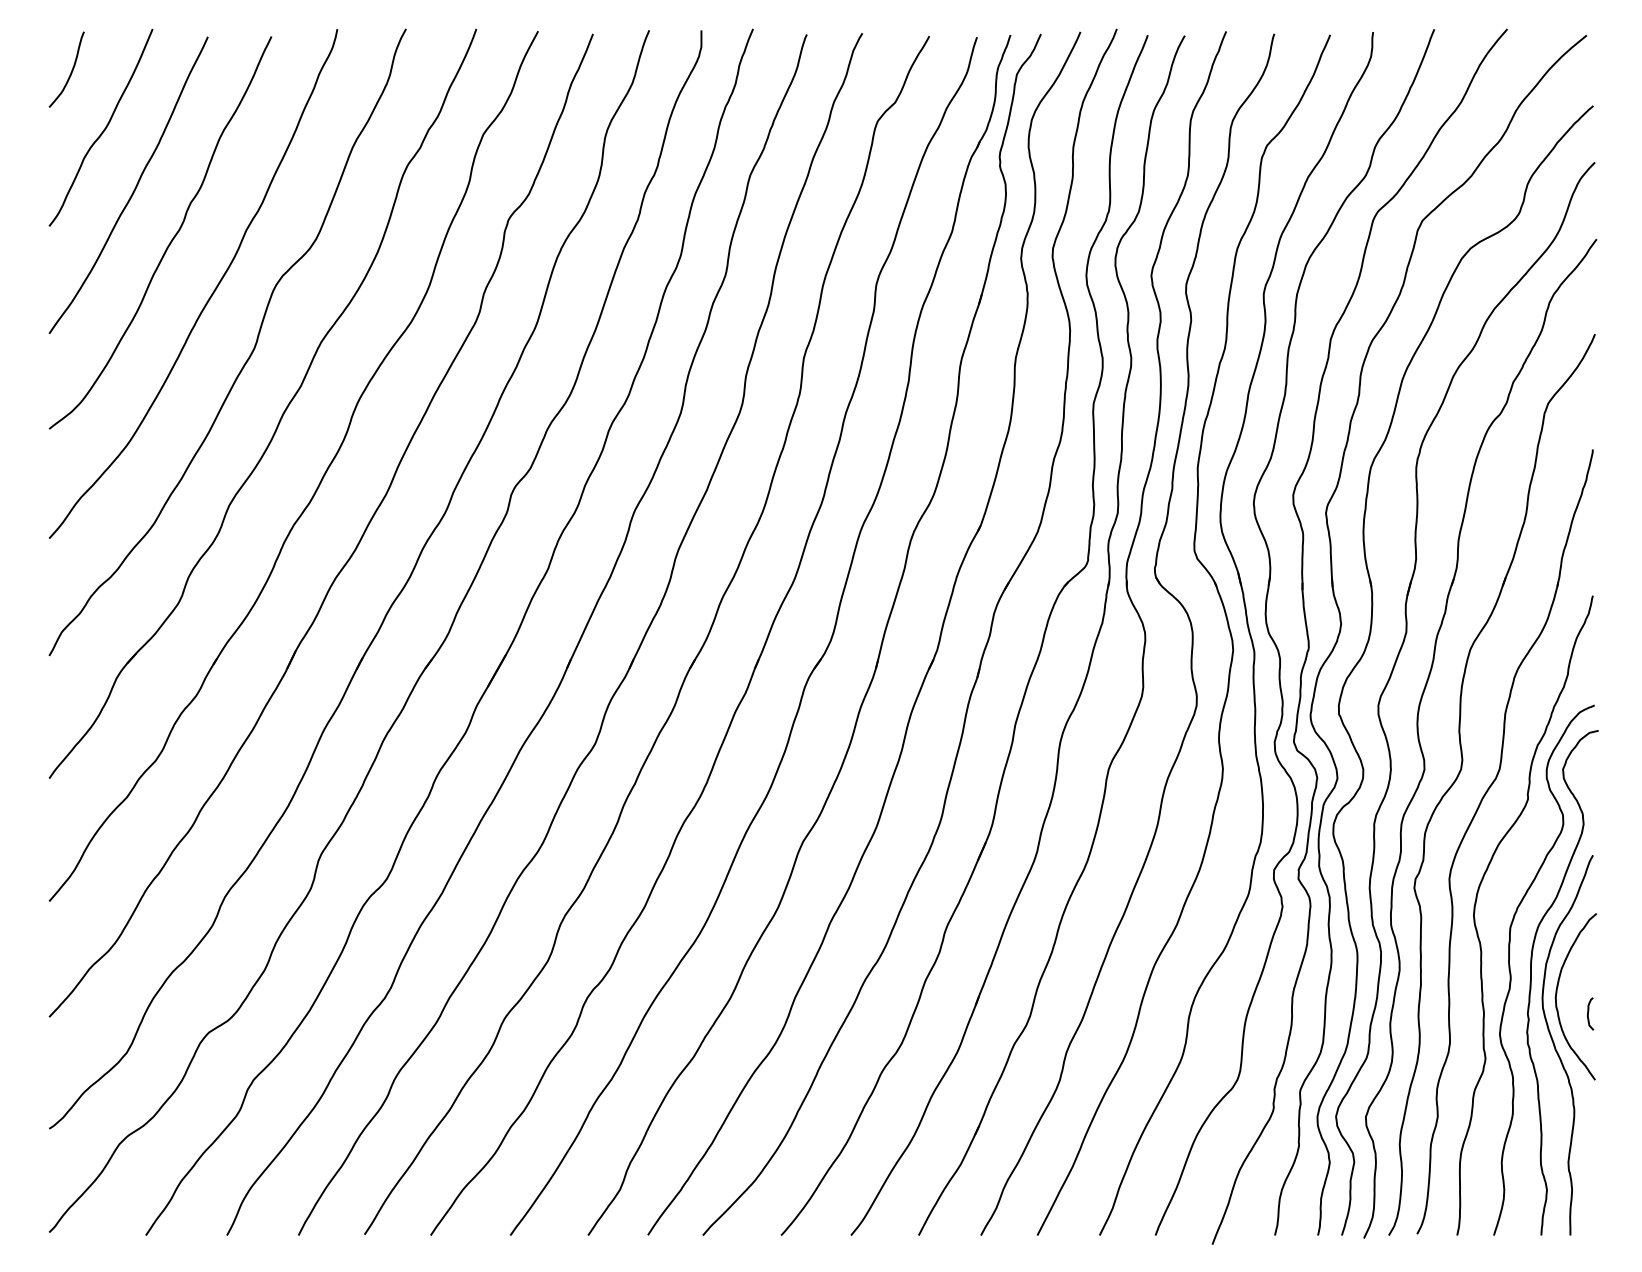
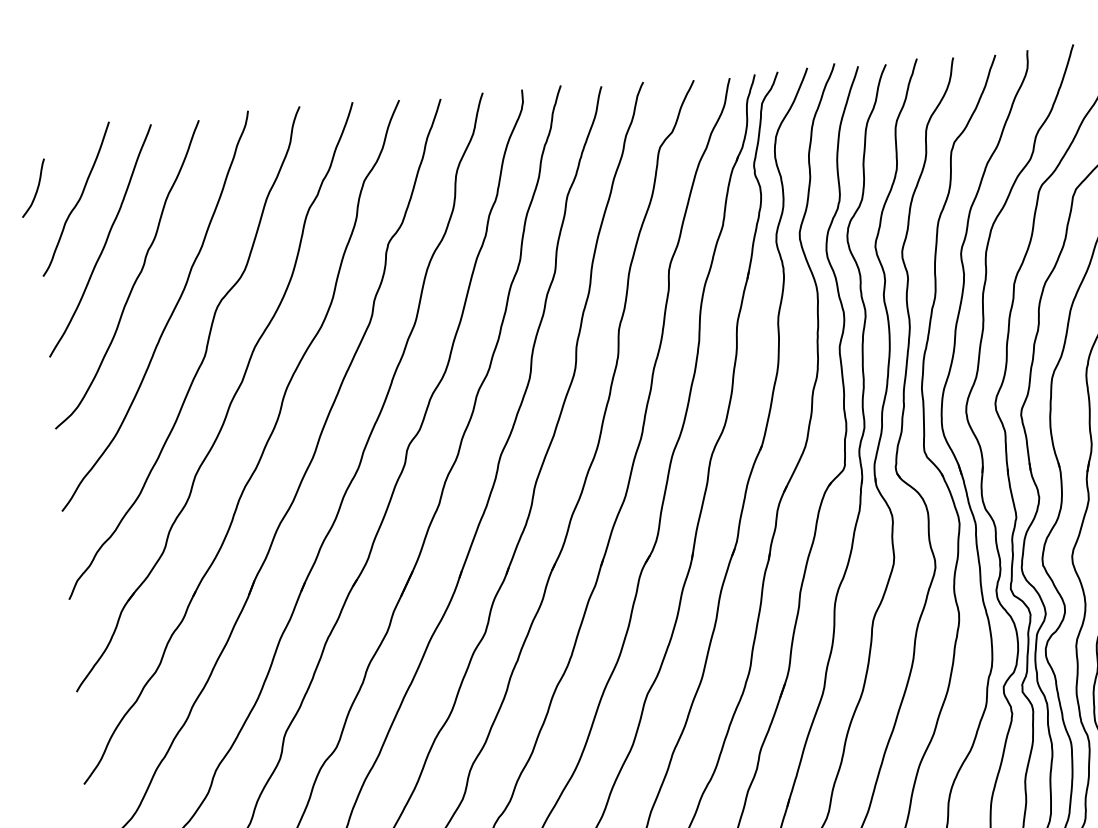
curve: (71, 69) -> (36, 187), moved

